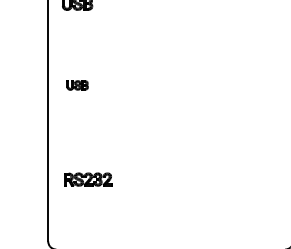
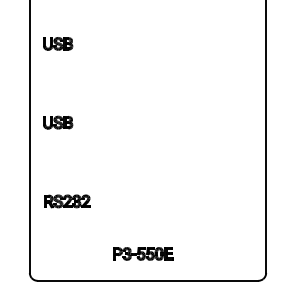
part: (77, 85) -> (58, 122), size x1.43
part: (88, 179) -> (67, 201), moved
part: (166, 221) -> (143, 253), added

